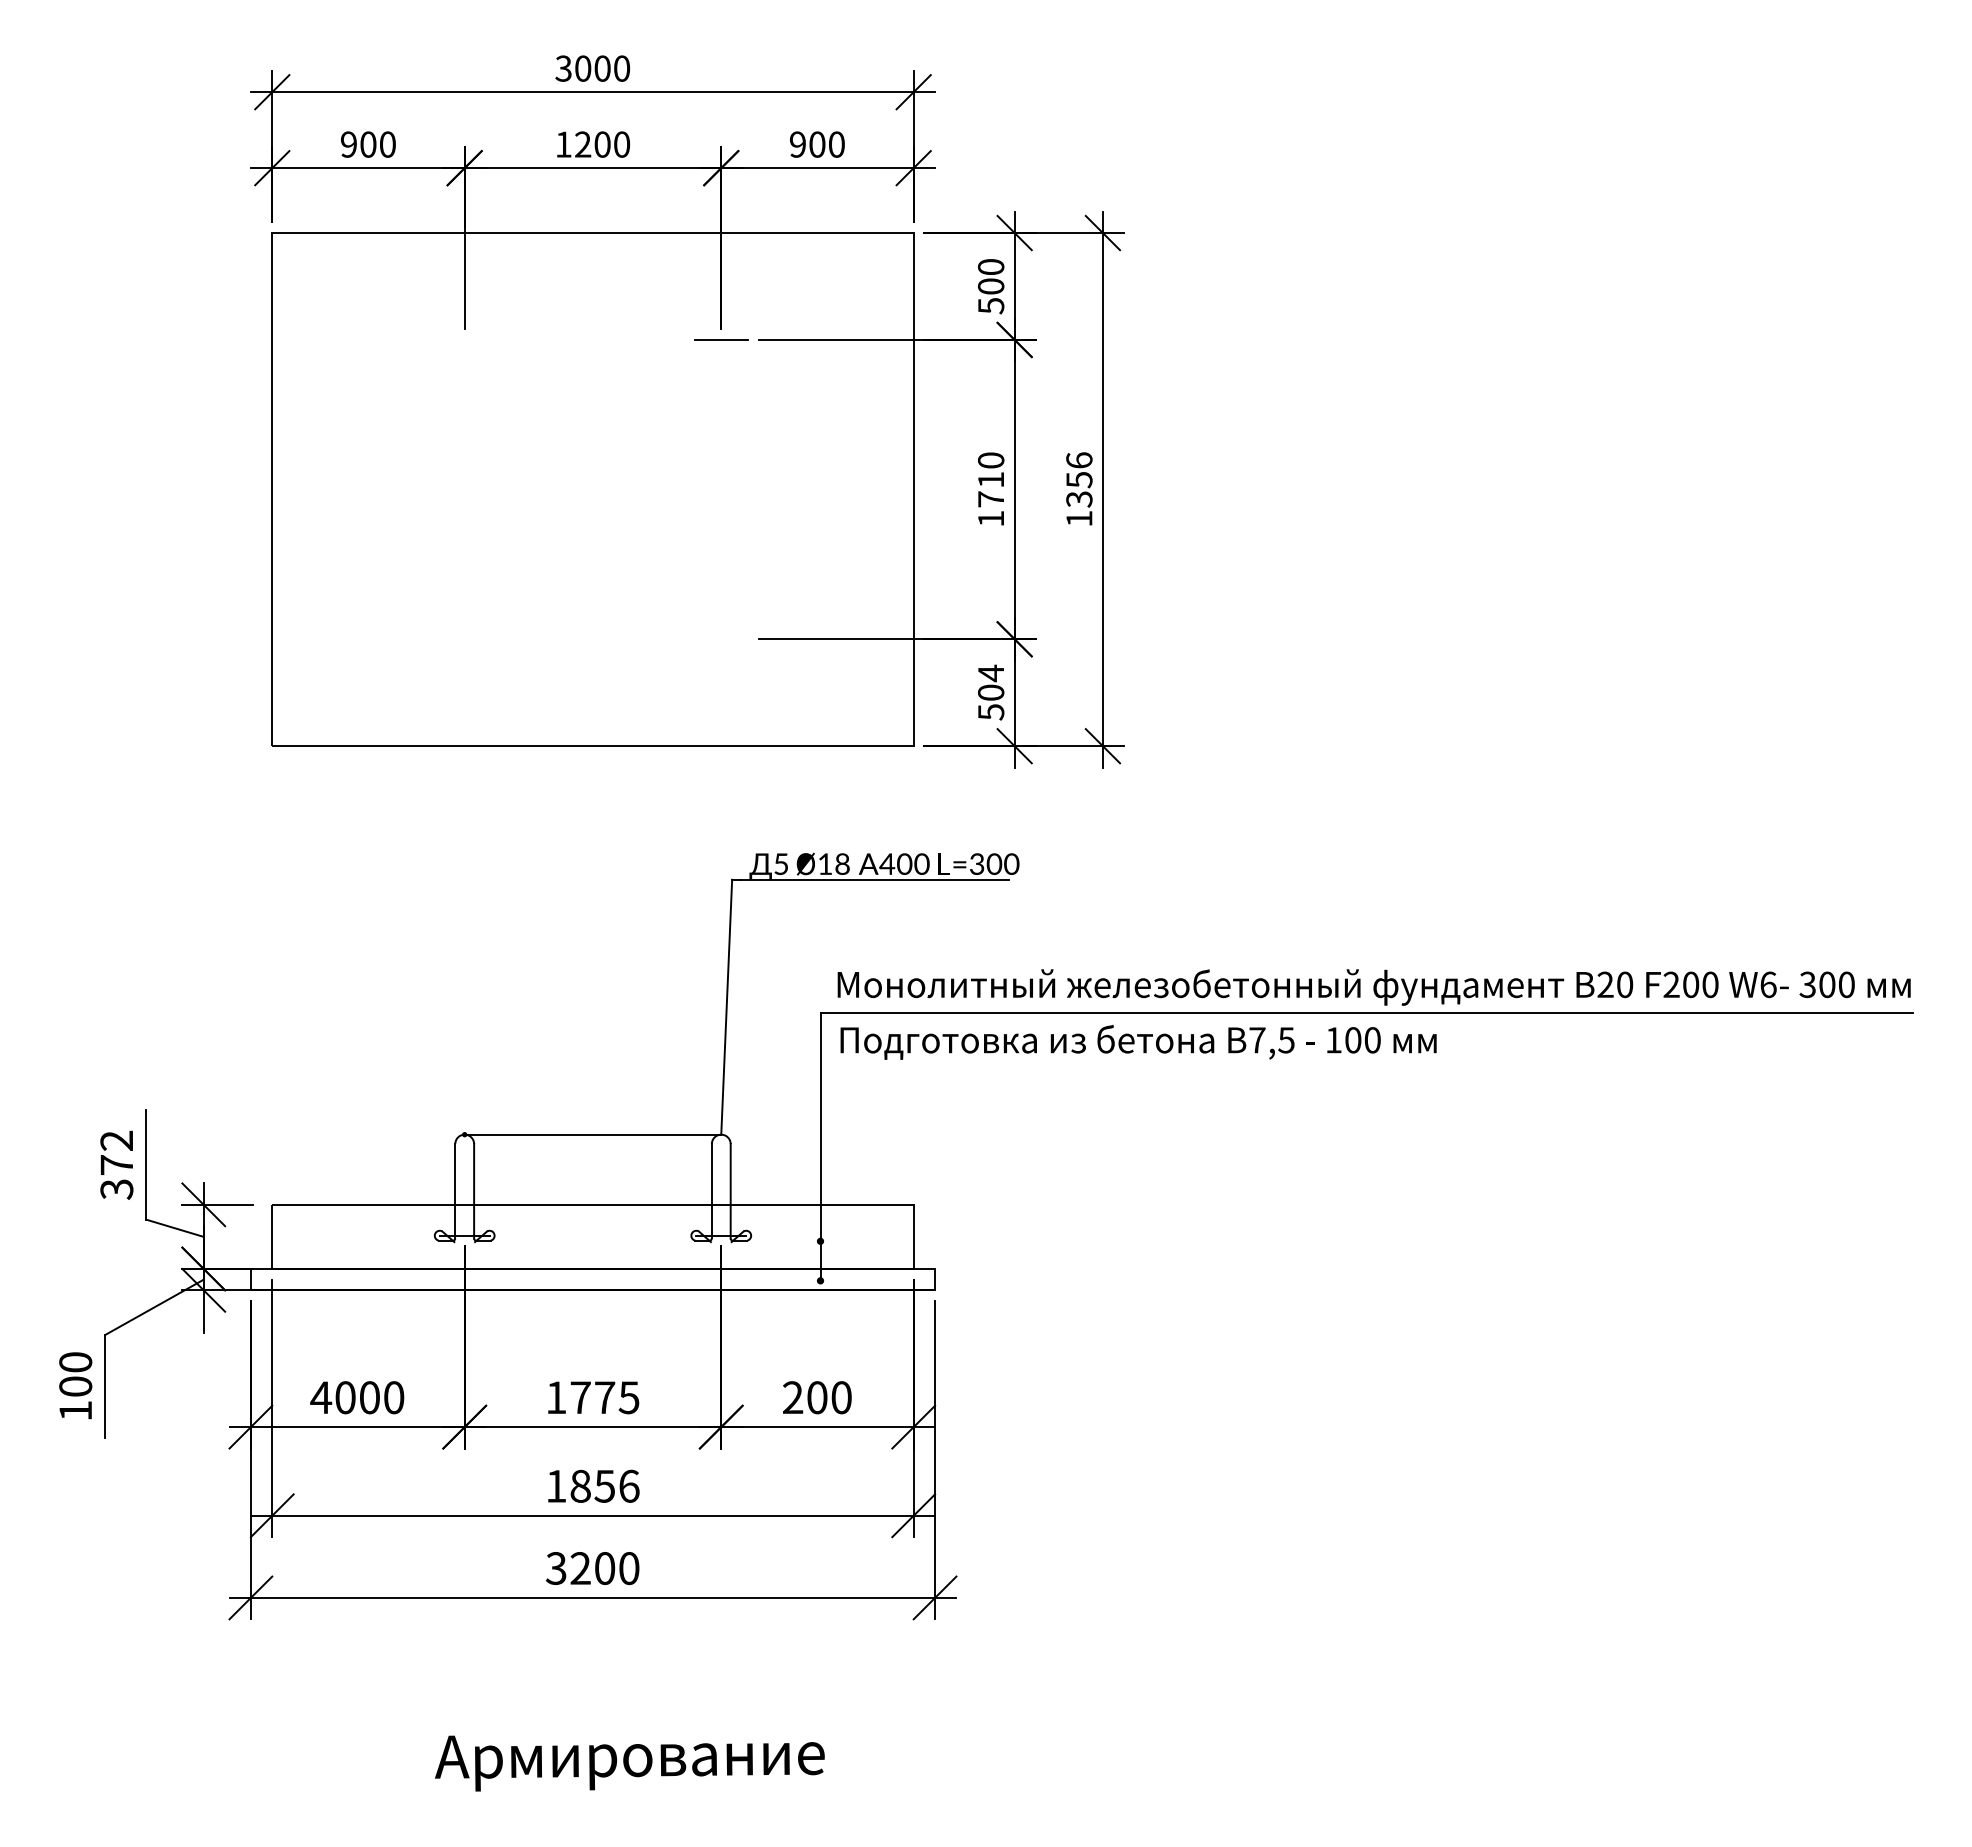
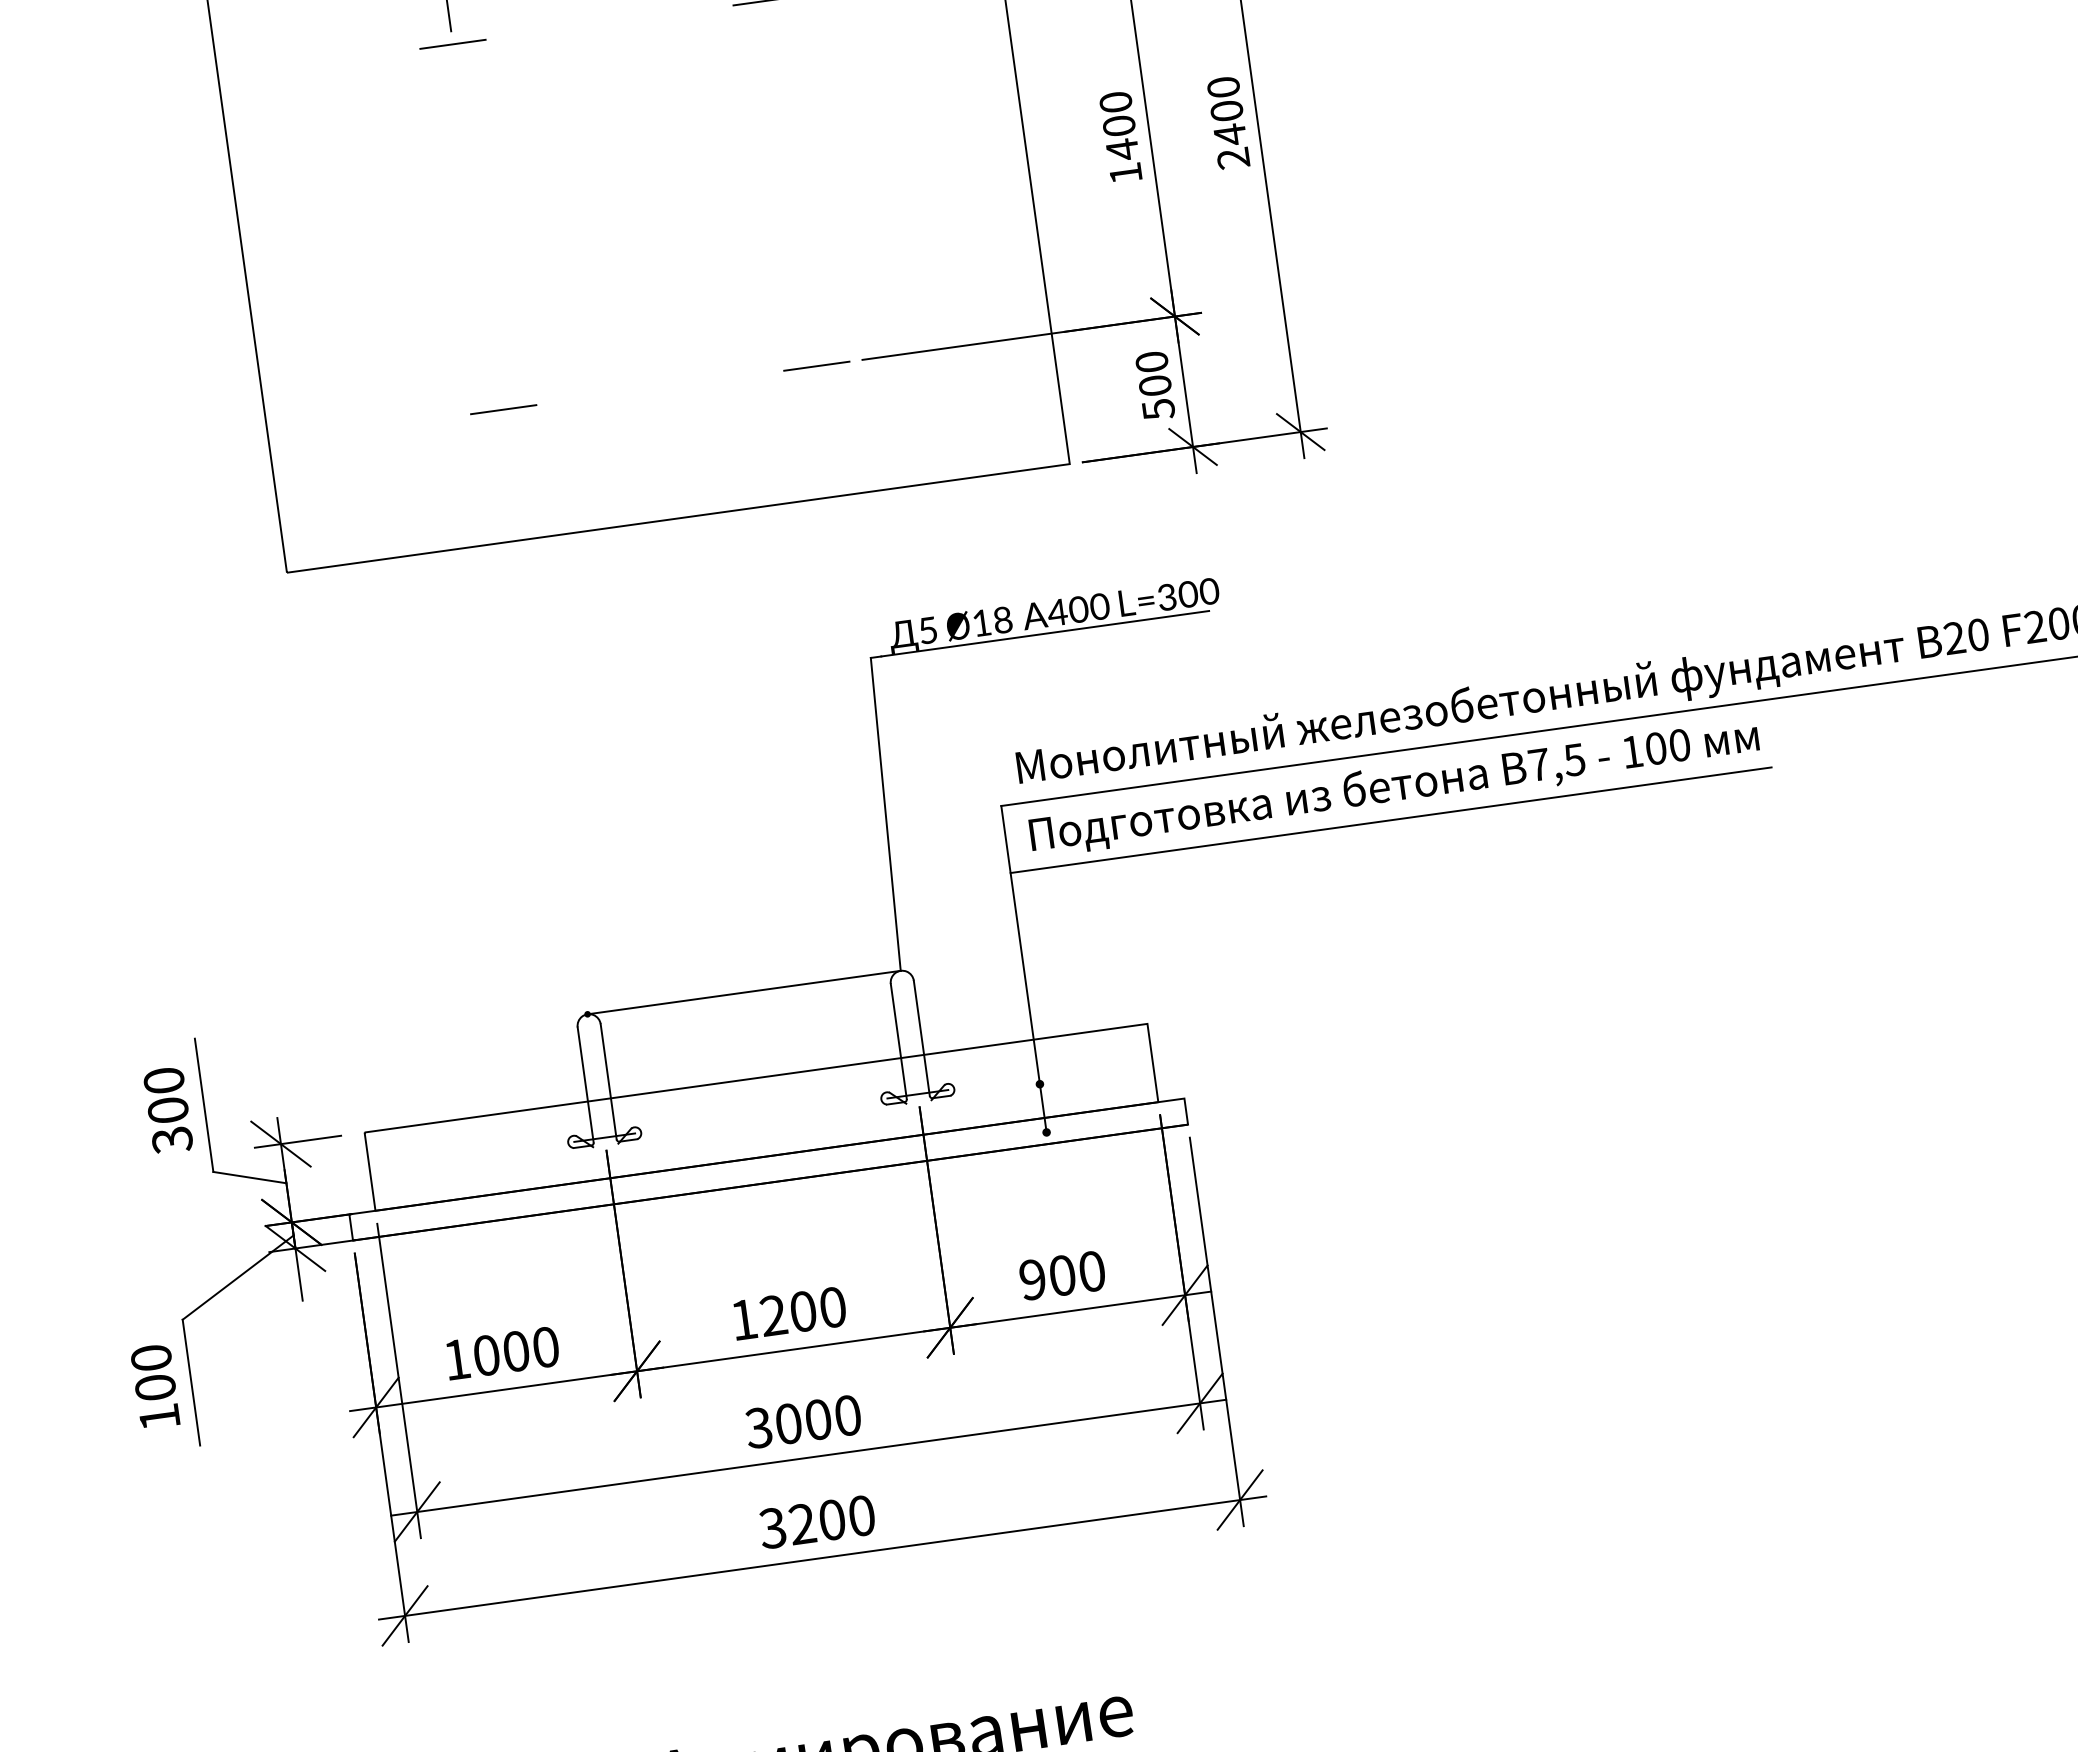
line: (464, 339) -> (452, 43), added
text: (1079, 489) -> (1228, 122), 1356 -> 2400
text: (991, 490) -> (1121, 138), 1710 -> 1400
line: (464, 639) -> (503, 409), added
line: (721, 639) -> (817, 366), added
text: (991, 673) -> (1152, 362), 504 -> 500
line: (1132, 1068) -> (1391, 820), added
text: (116, 1152) -> (165, 1095), 372 -> 300
text: (321, 1397) -> (457, 1359), 4000 -> 1000
text: (604, 1397) -> (802, 1311), 1775 -> 1200
text: (793, 1397) -> (1033, 1279), 200 -> 900
text: (592, 1485) -> (802, 1420), 1856 -> 3000

